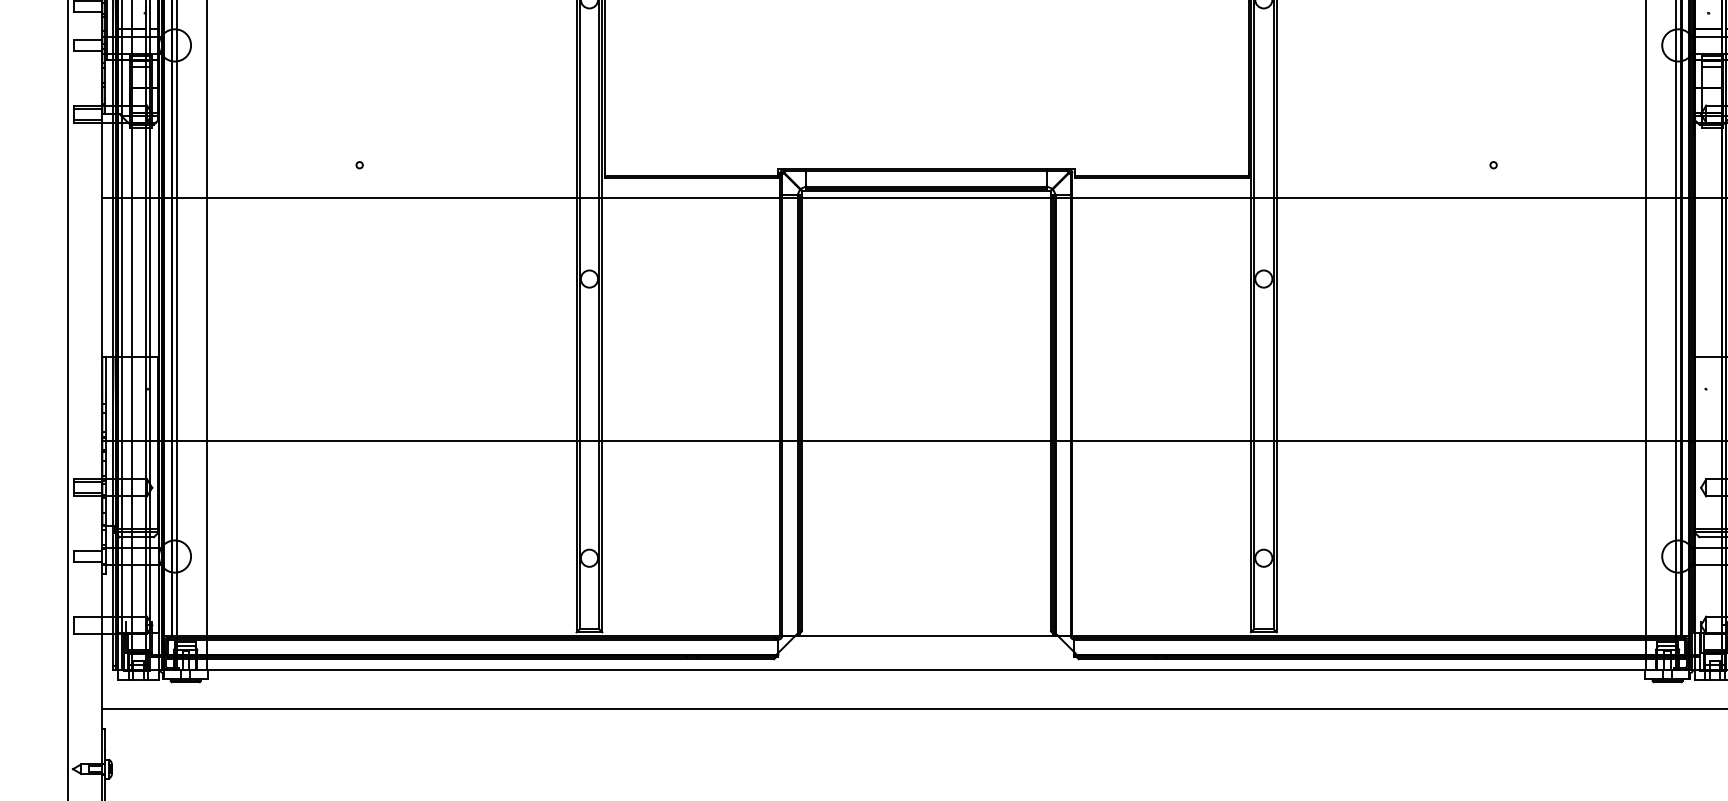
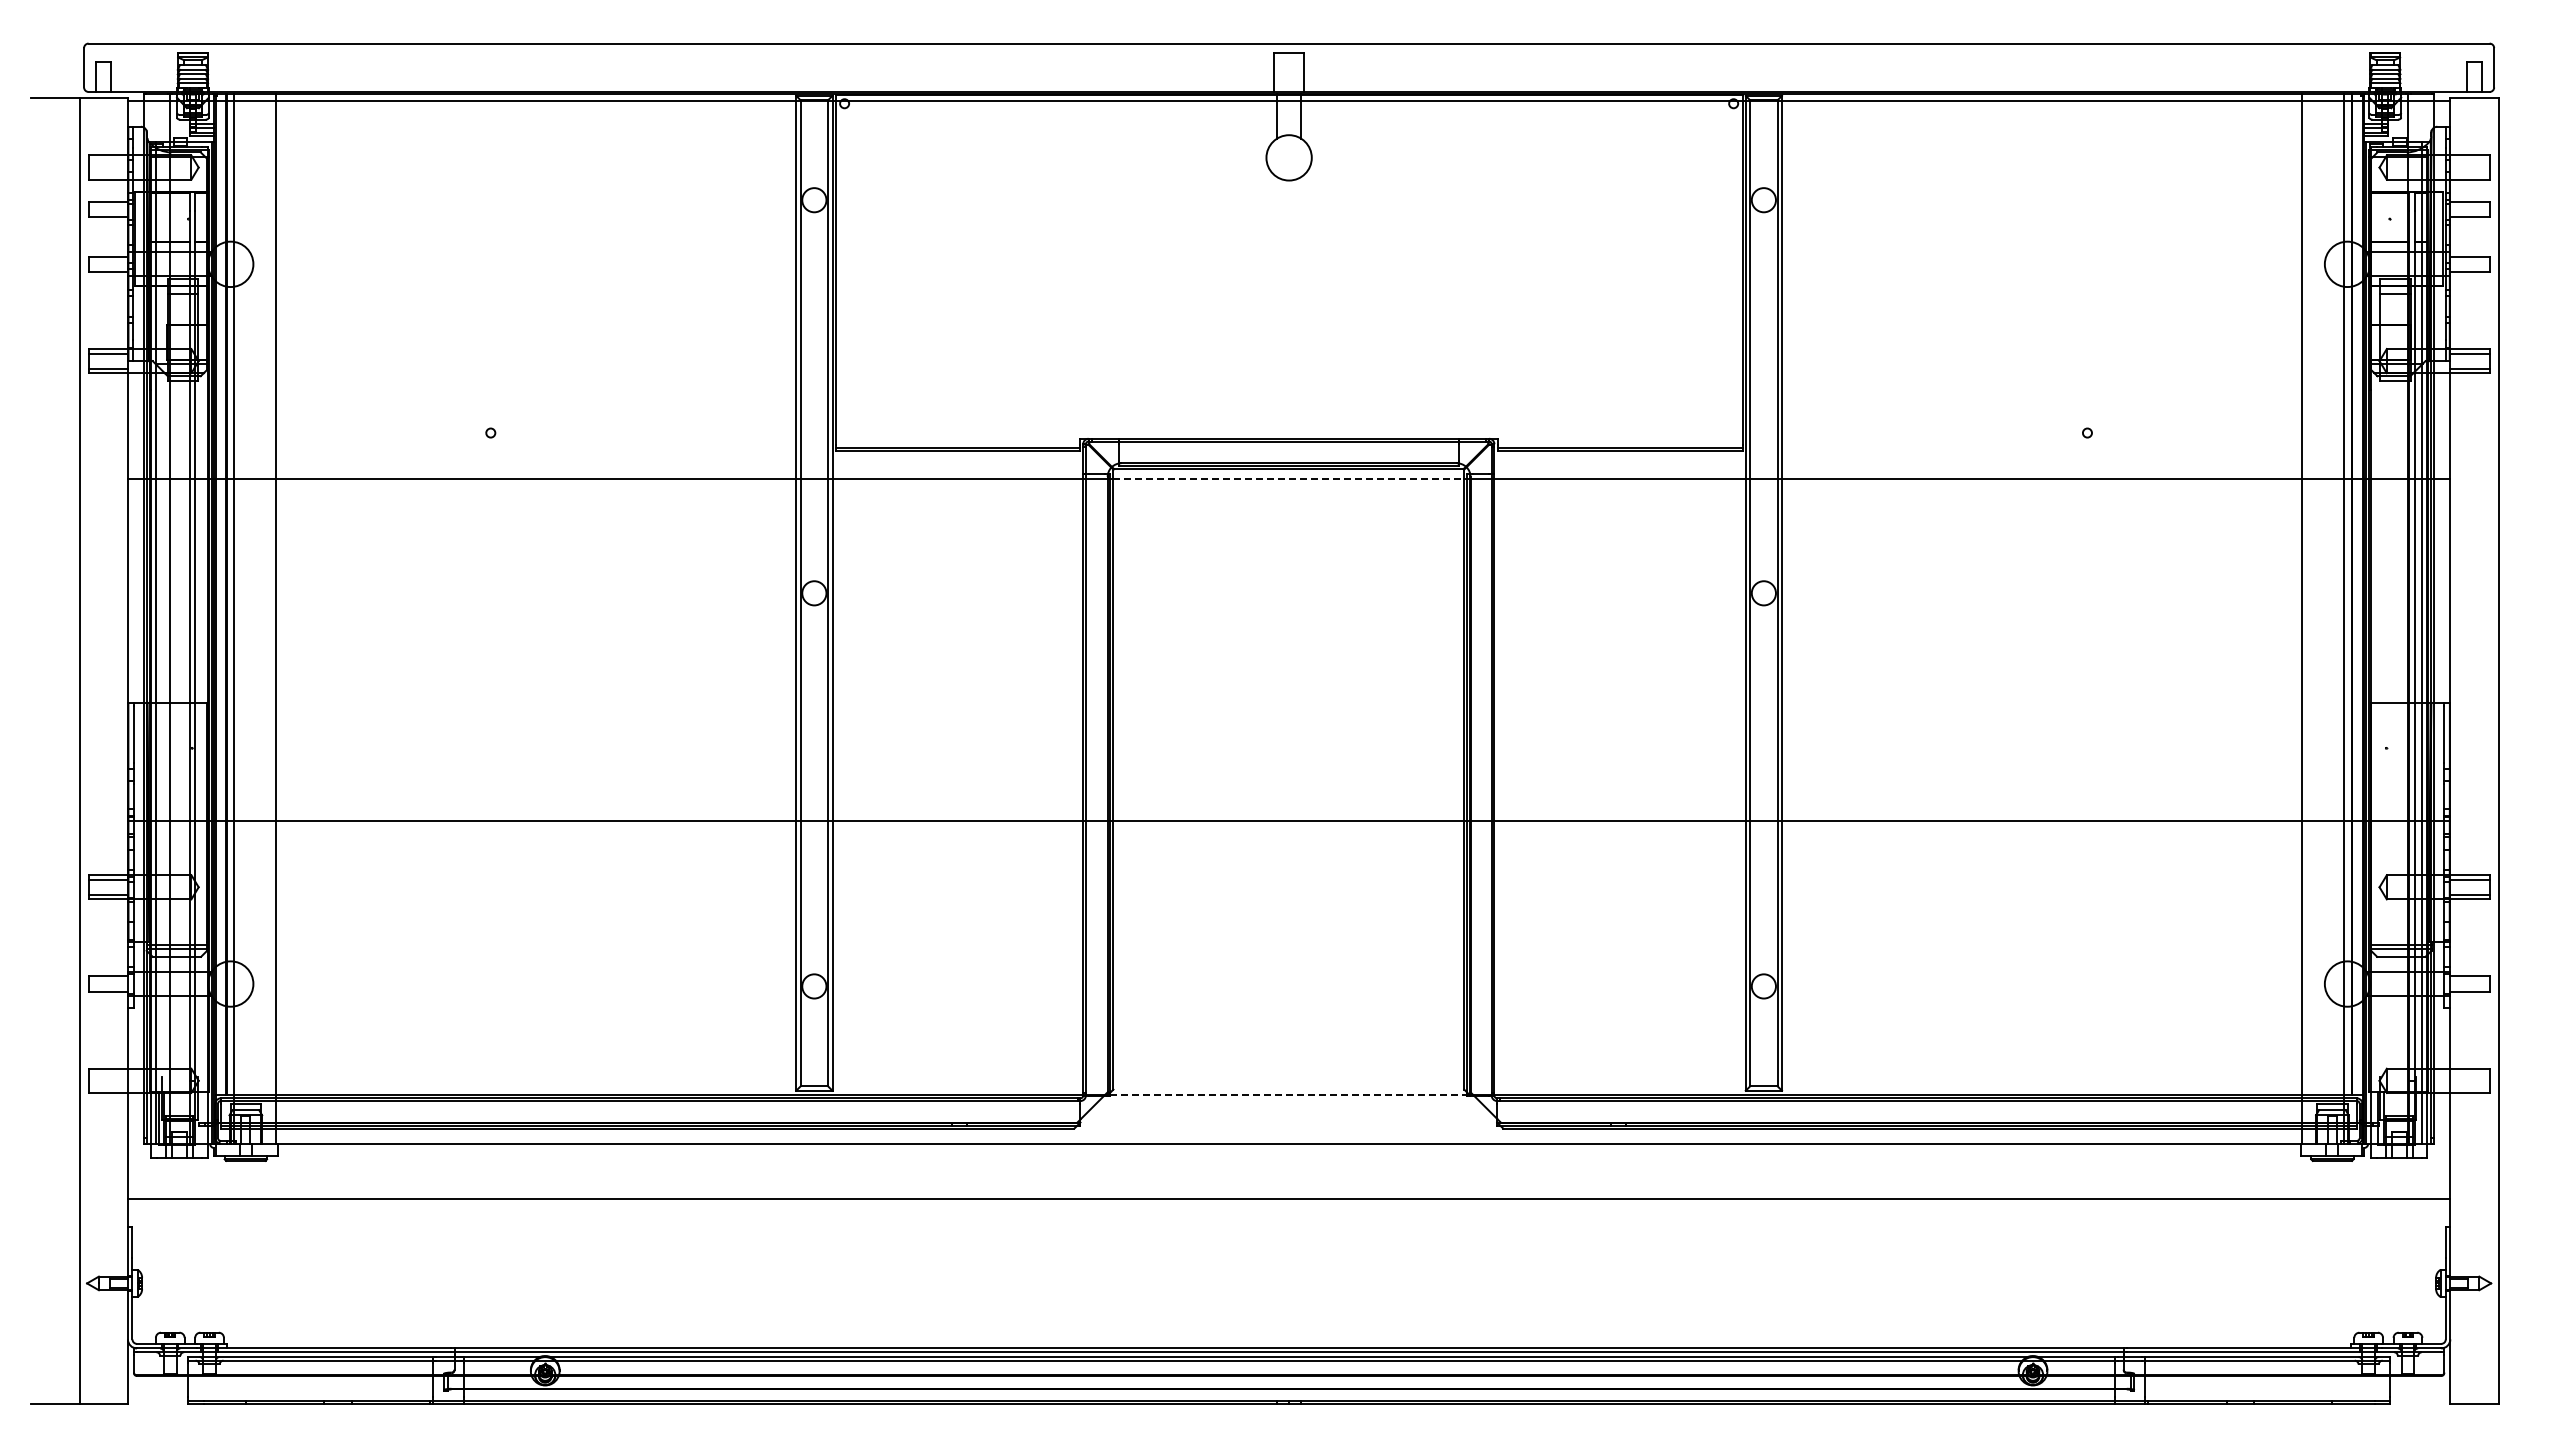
line: (926, 198) -> (1289, 479), solid -> dashed
line: (926, 635) -> (1289, 1095), solid -> dashed

